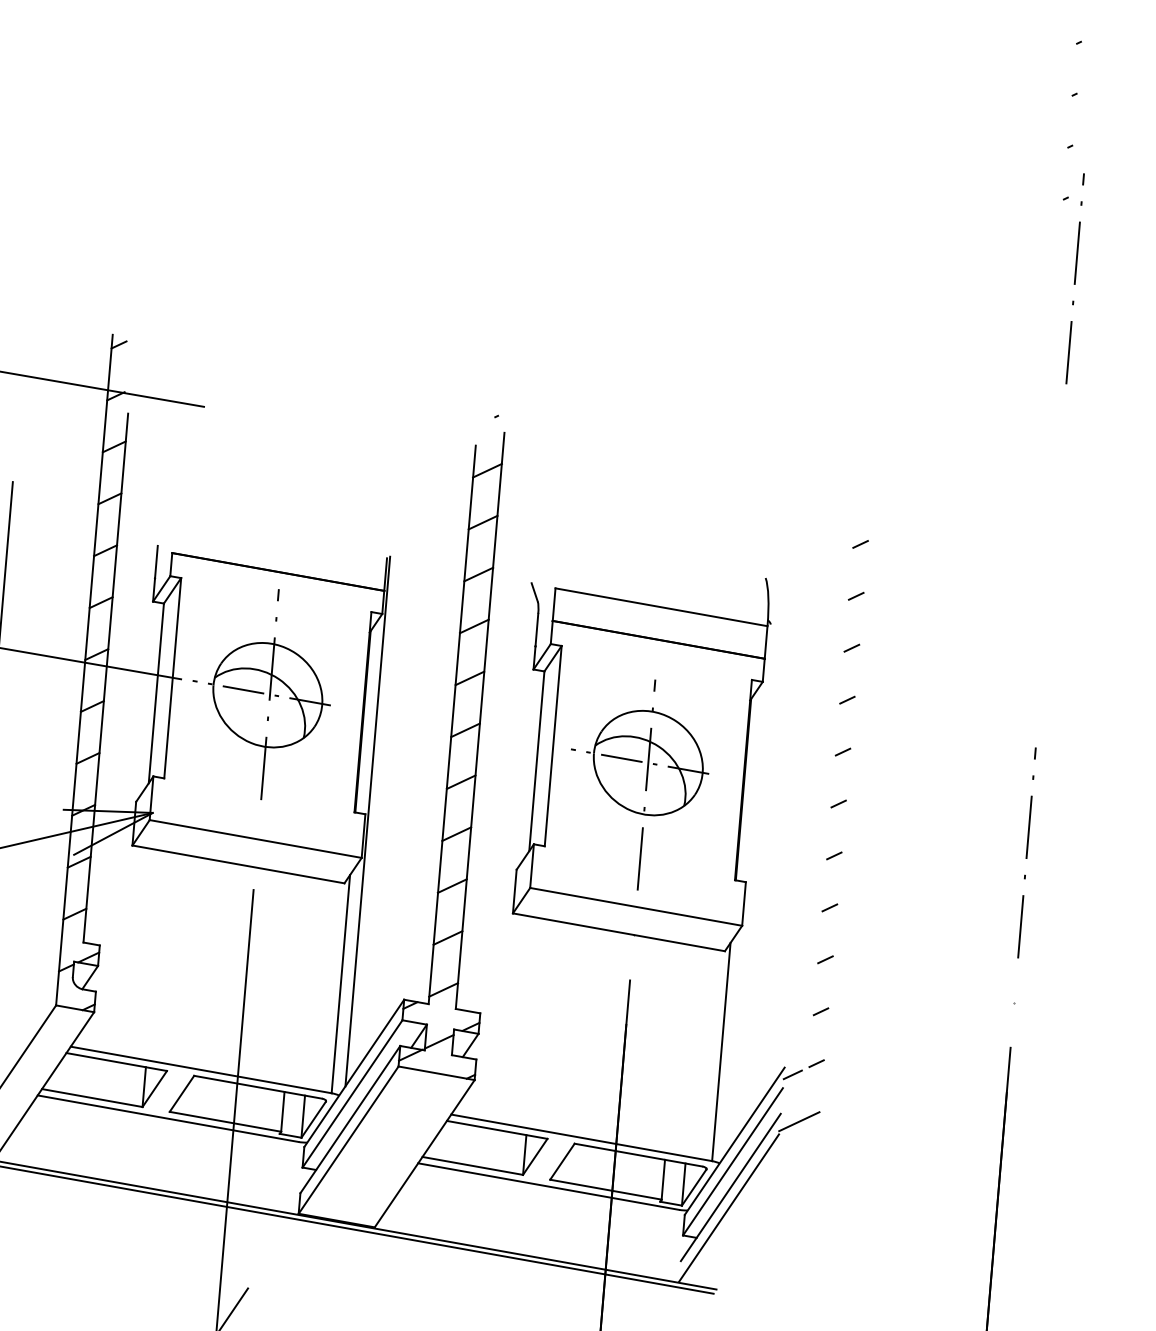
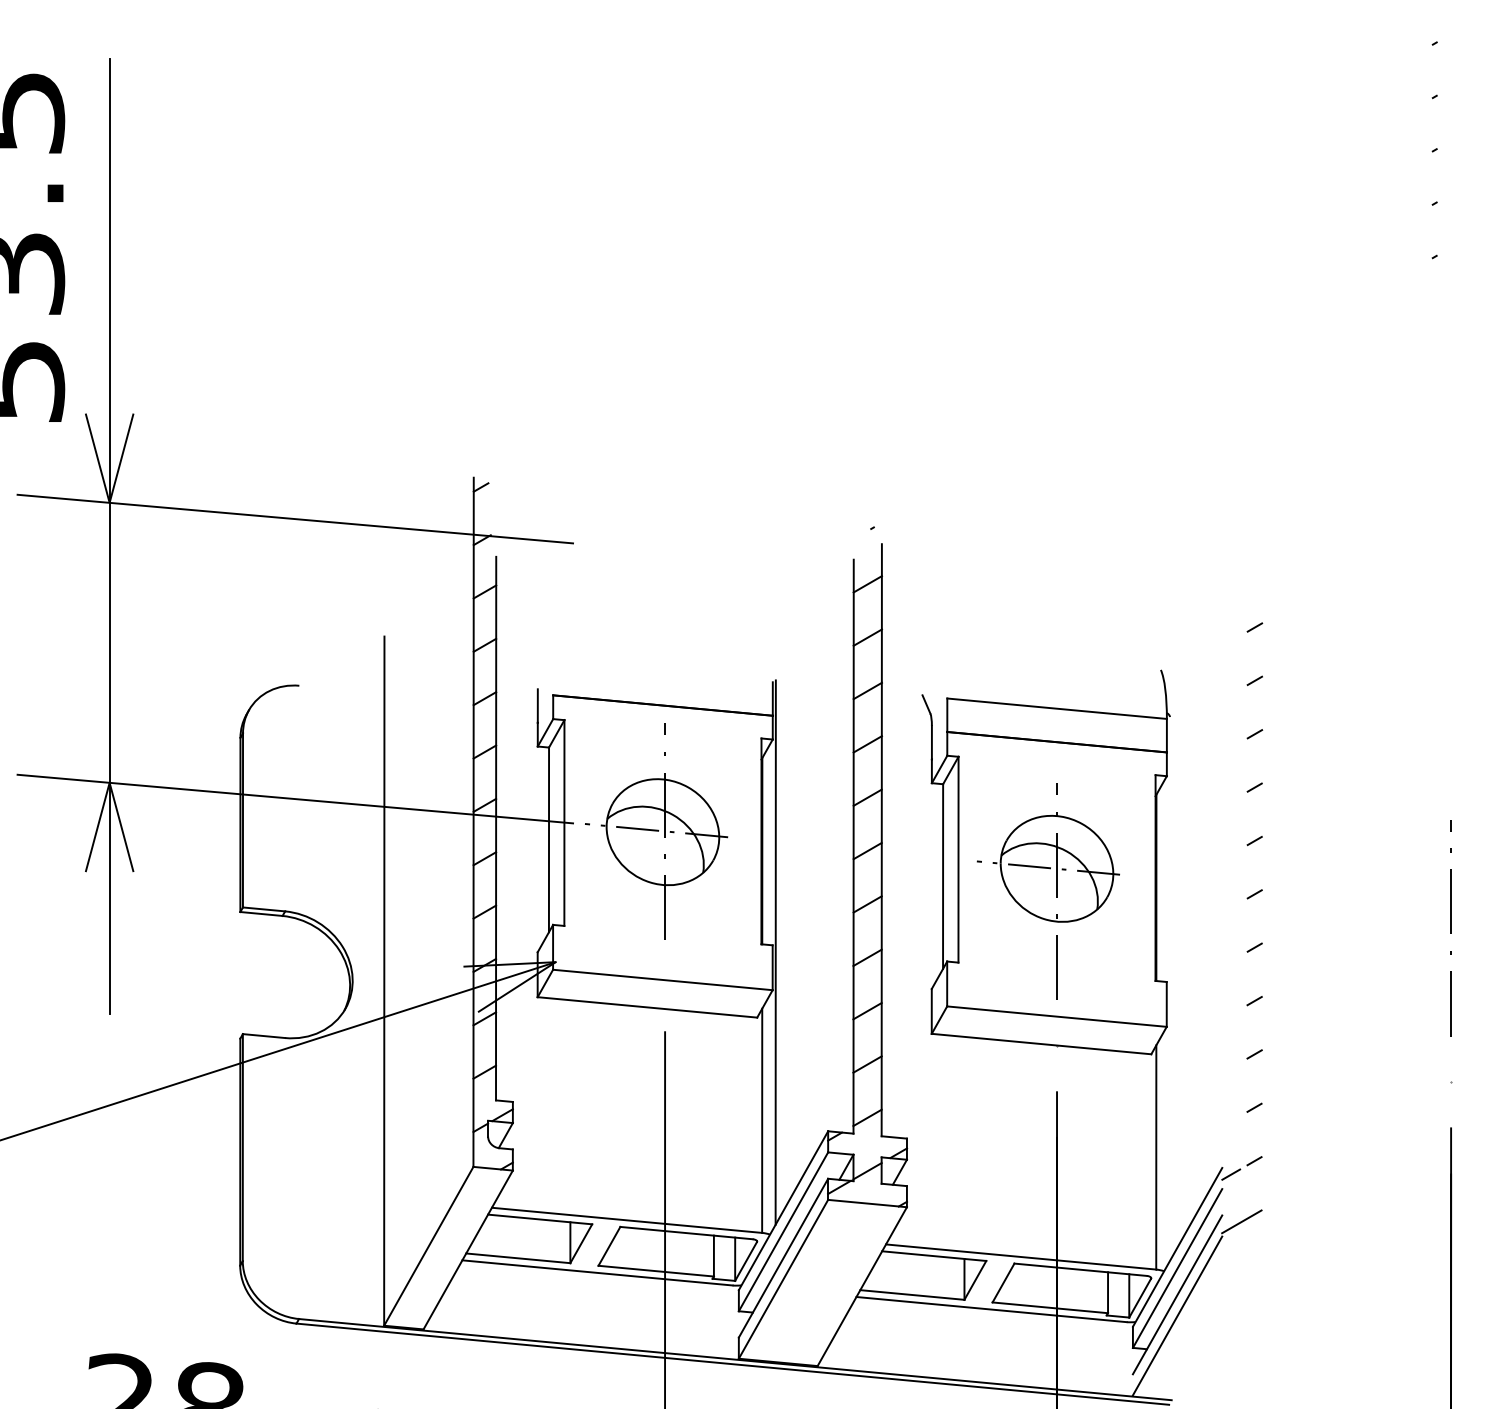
line: (1074, 279) -> (1450, 338), removed

